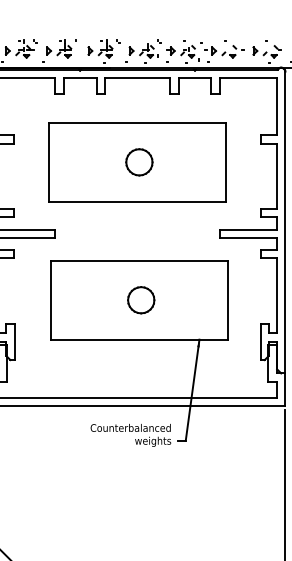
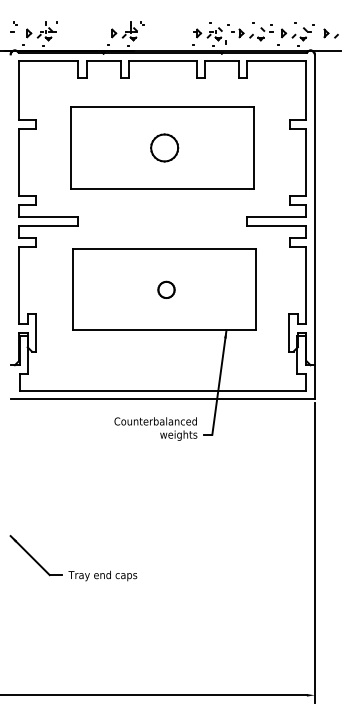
part: (62, 49) -> (85, 31), removed
part: (145, 49) -> (170, 31), removed
part: (141, 299) -> (166, 289), size x0.6

